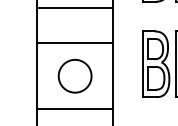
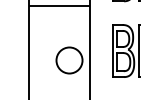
line: (75, 43) -> (59, 34), removed
circle: (75, 76) -> (69, 60), moved
line: (75, 109) -> (59, 86), removed

